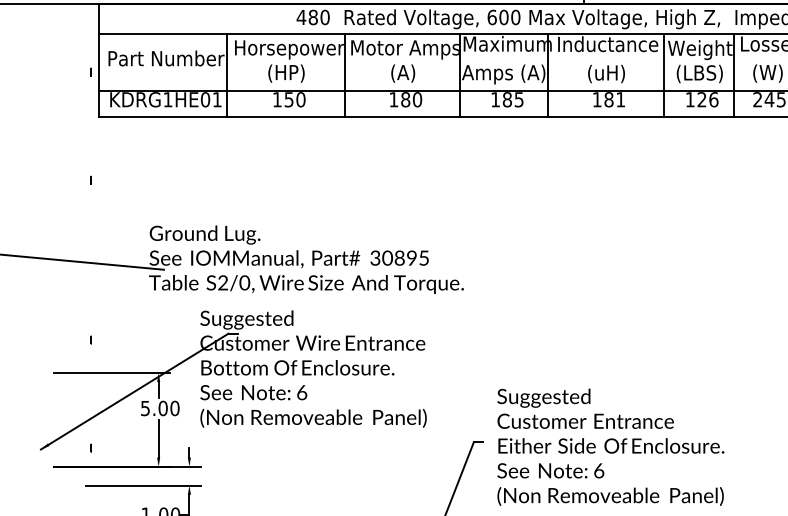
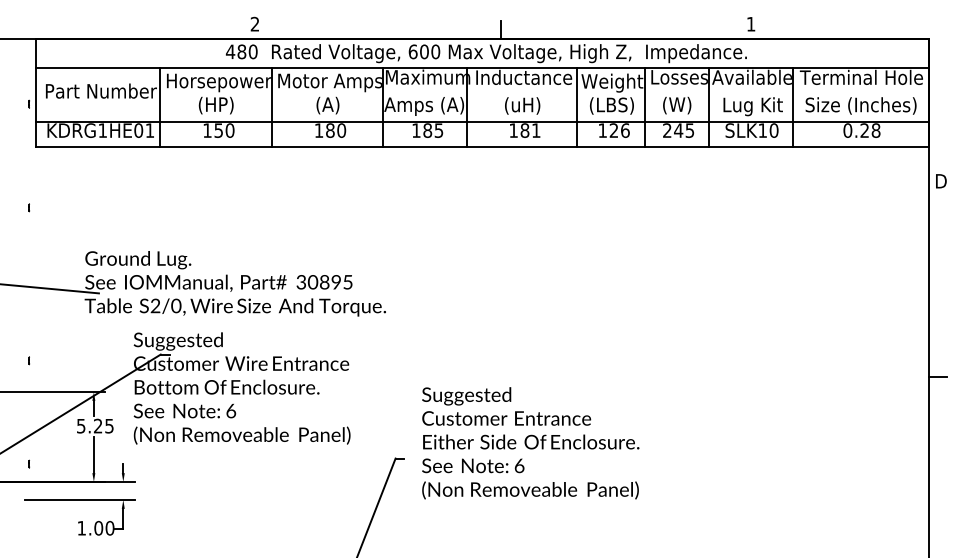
text: (168, 407) -> (103, 425), 5.00 -> 5.25
text: (610, 447) -> (530, 443), moved

